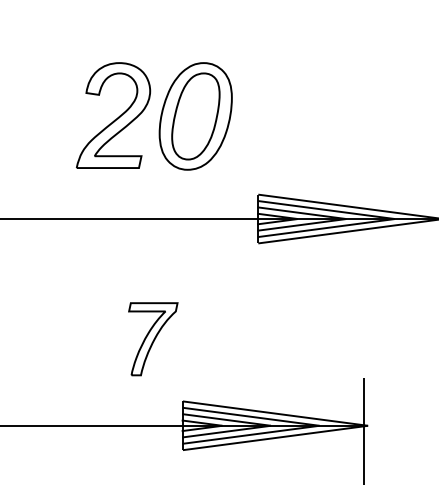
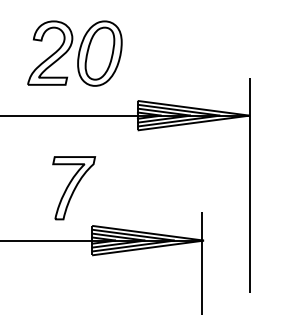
part: (153, 339) -> (74, 188), size x1.43

